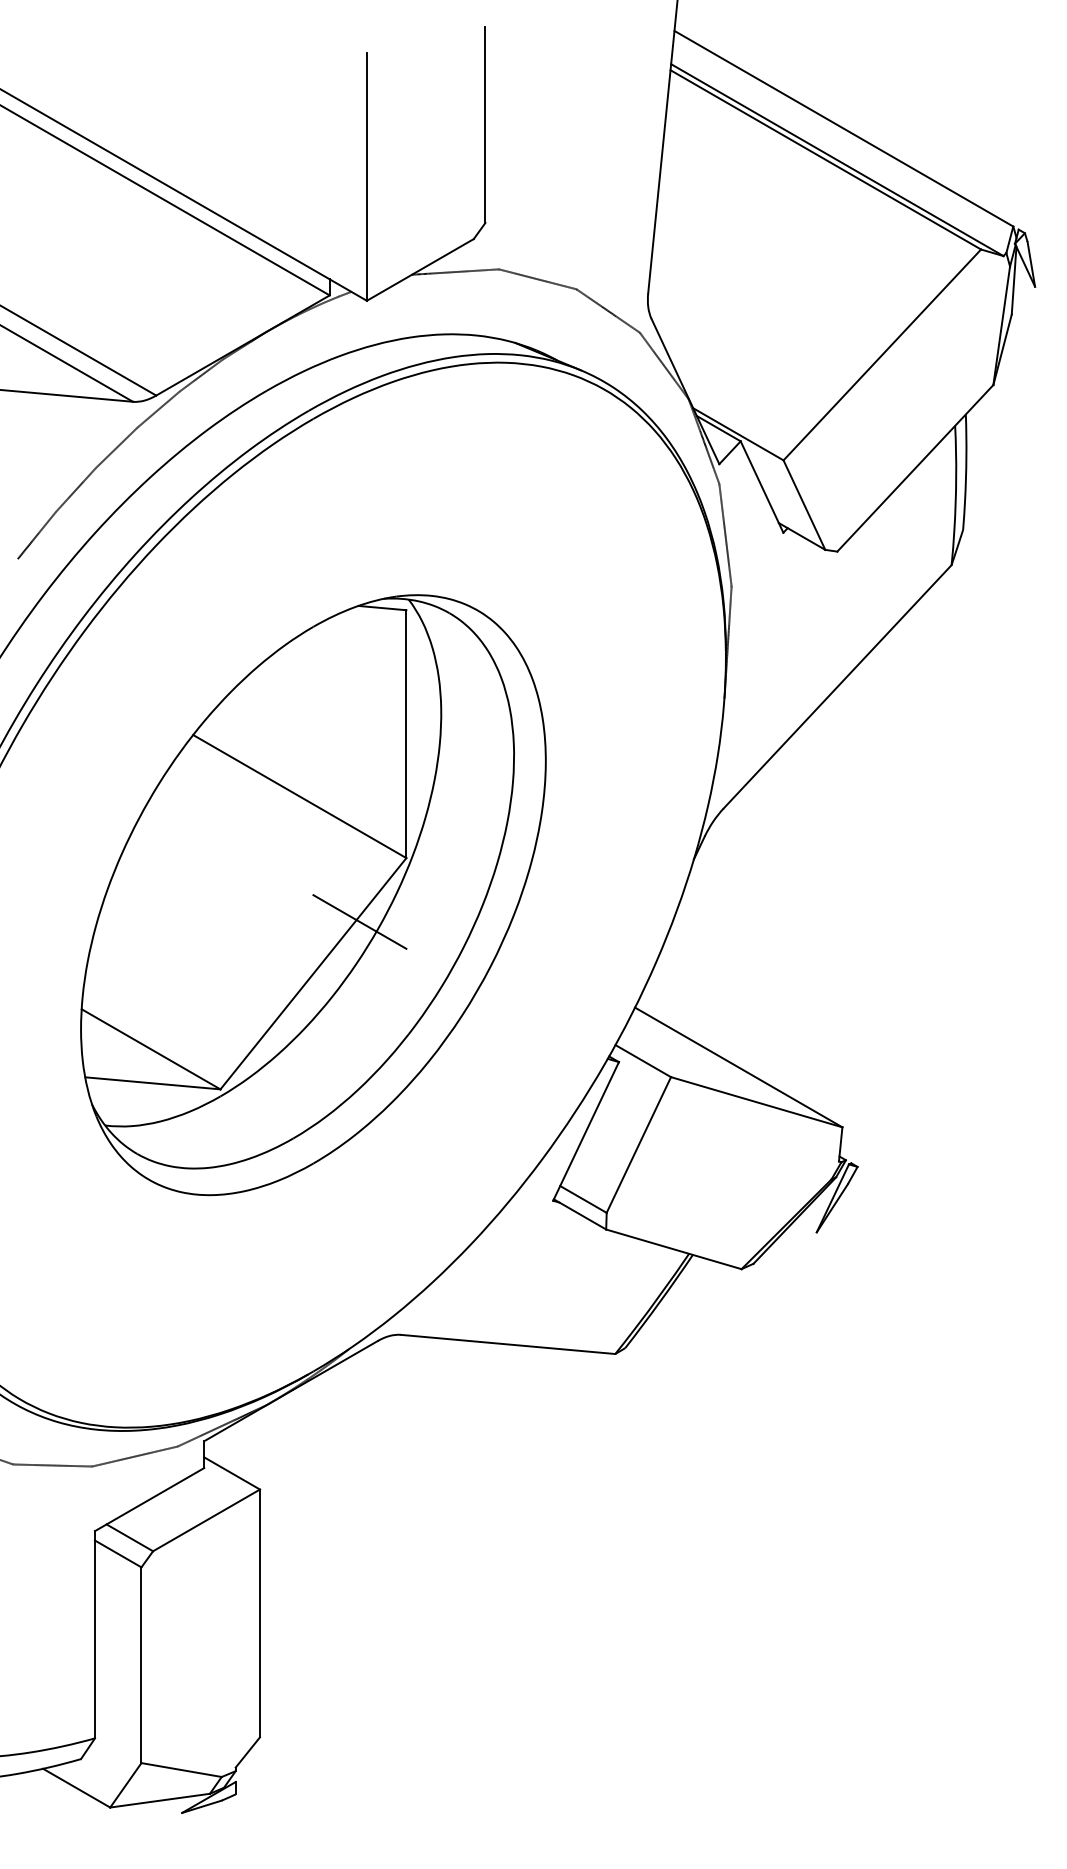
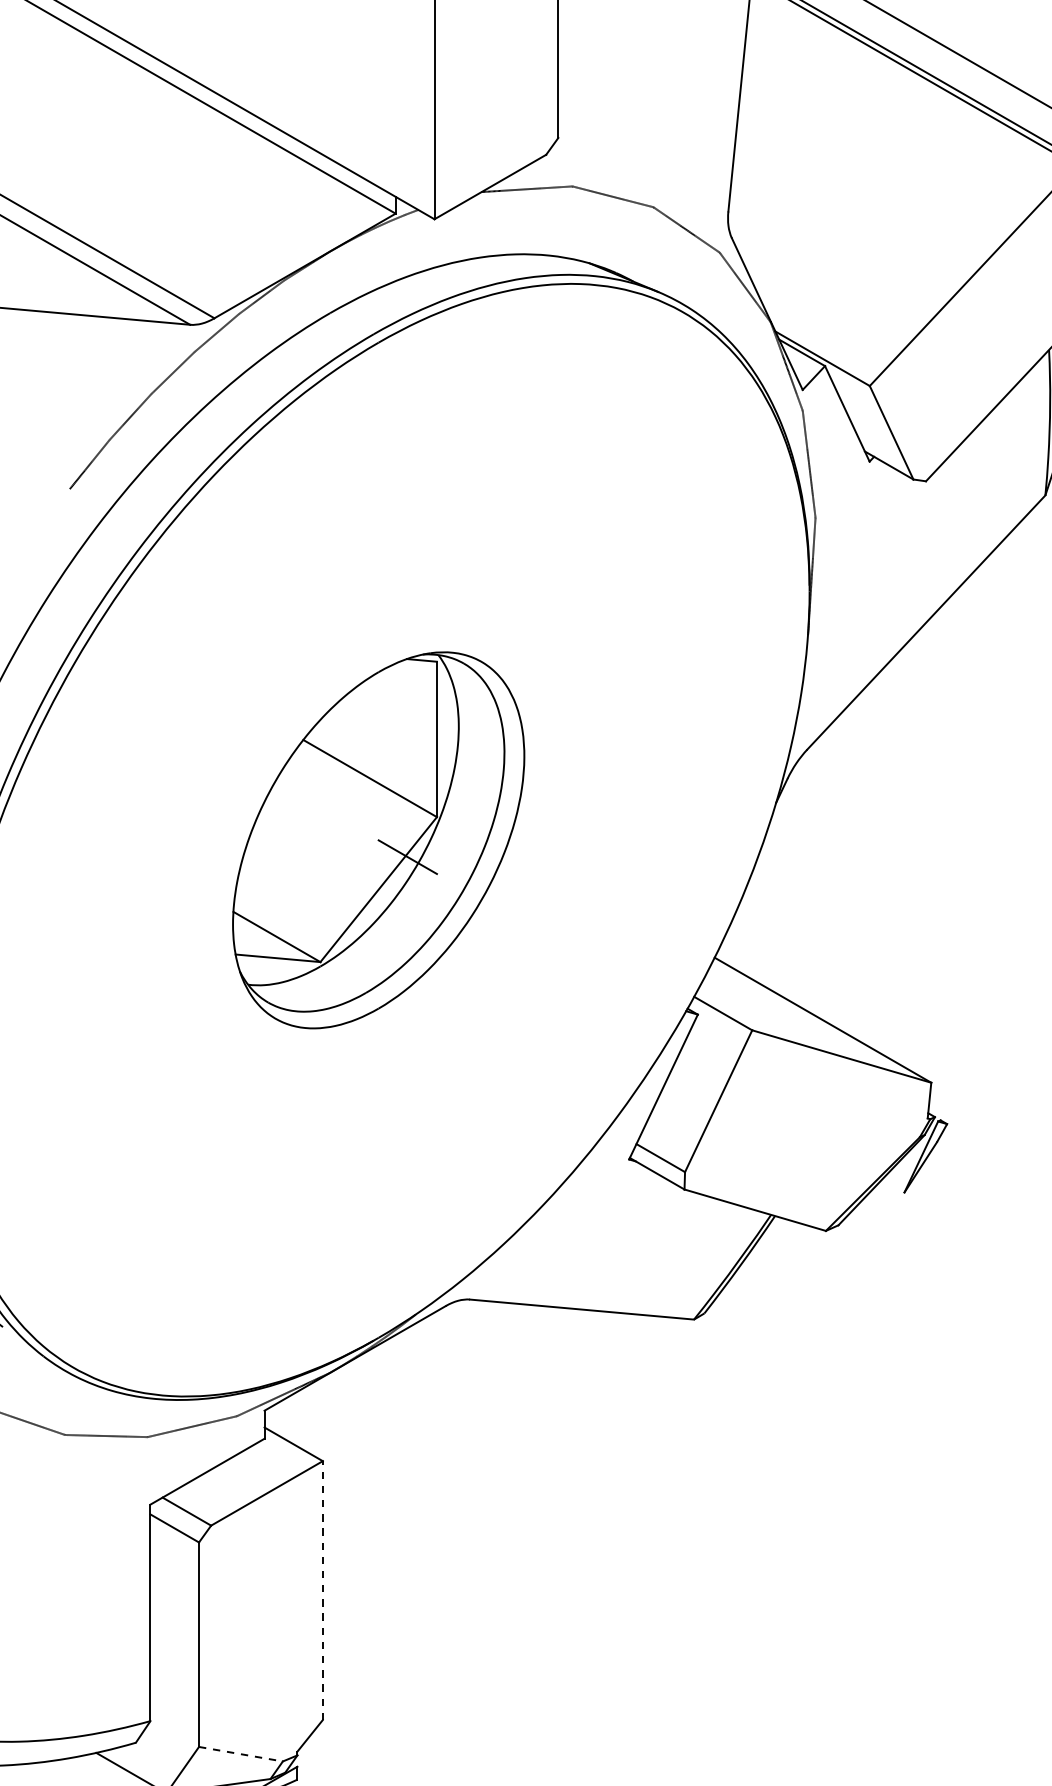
part: (313, 895) -> (378, 840), size x0.6
line: (260, 1613) -> (323, 1590), solid -> dashed
line: (181, 1770) -> (240, 1754), solid -> dashed

